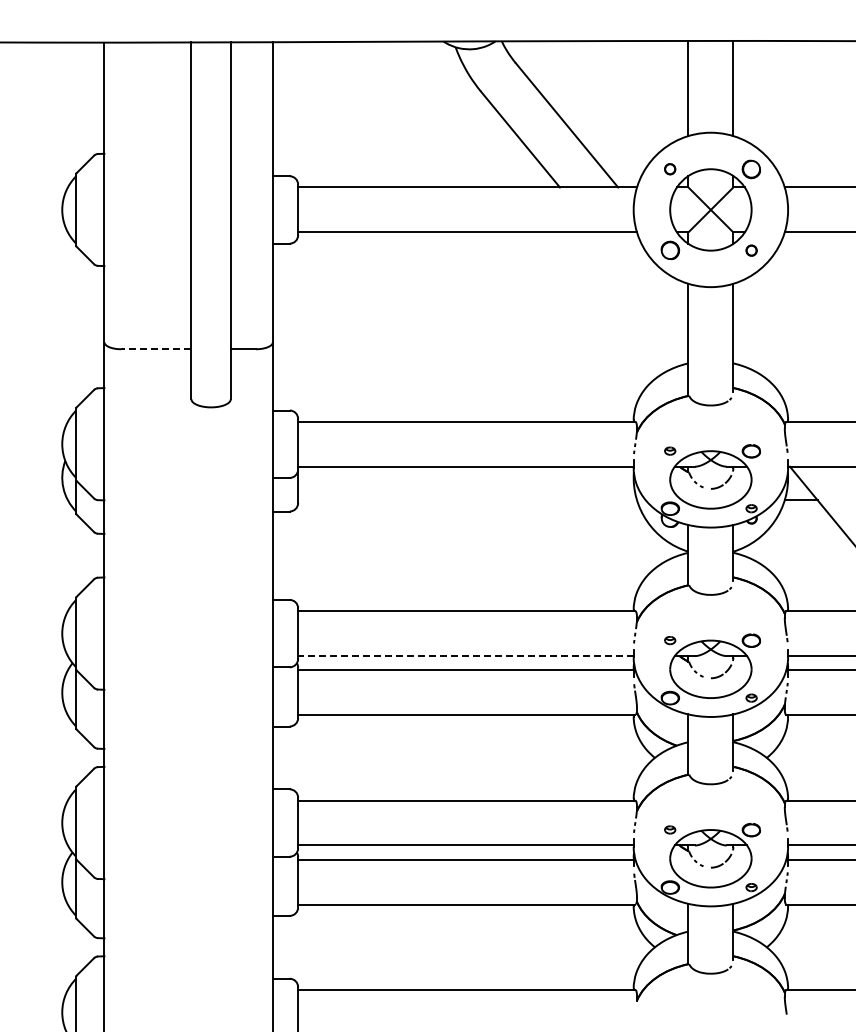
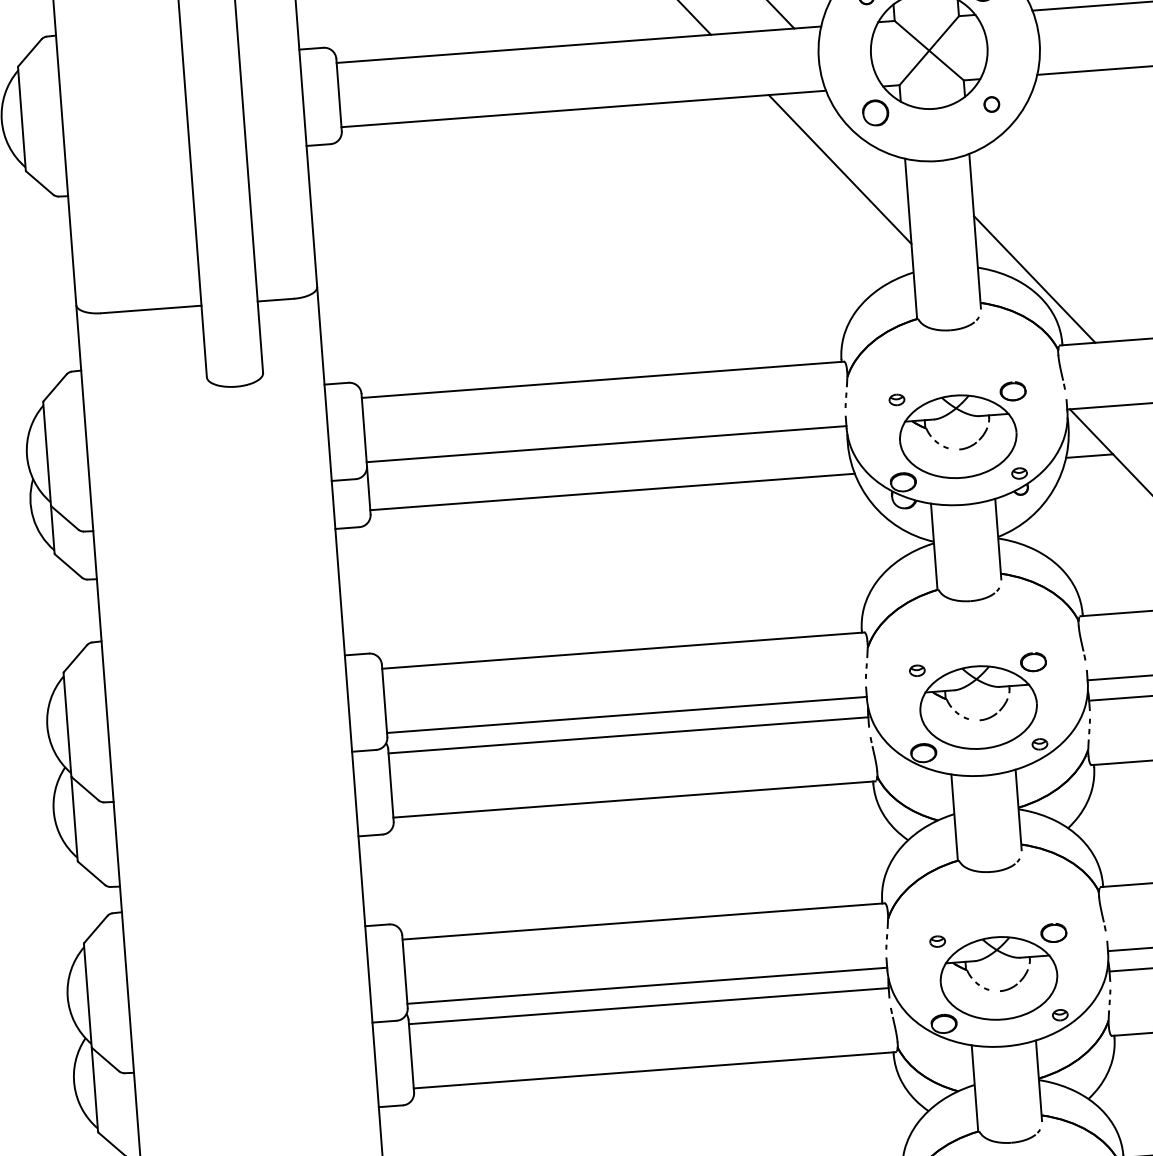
line: (642, 287) -> (839, 168), added
line: (155, 349) -> (150, 309), dashed -> solid
line: (772, 374) -> (1035, 279), added
line: (467, 500) -> (612, 492), added
line: (465, 656) -> (626, 715), dashed -> solid

